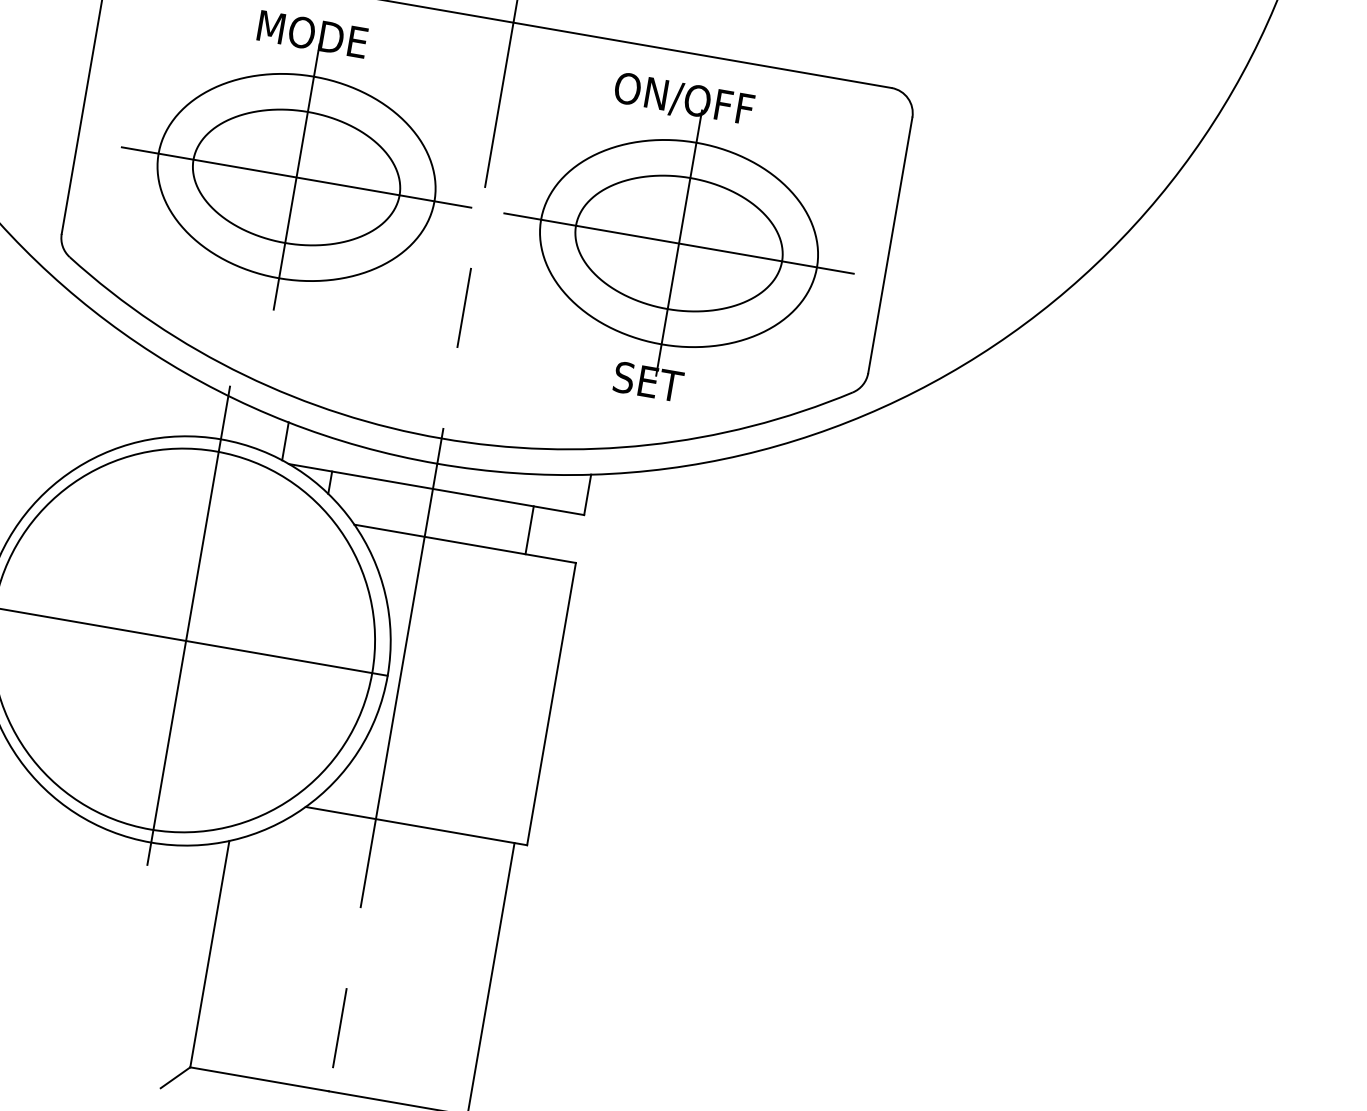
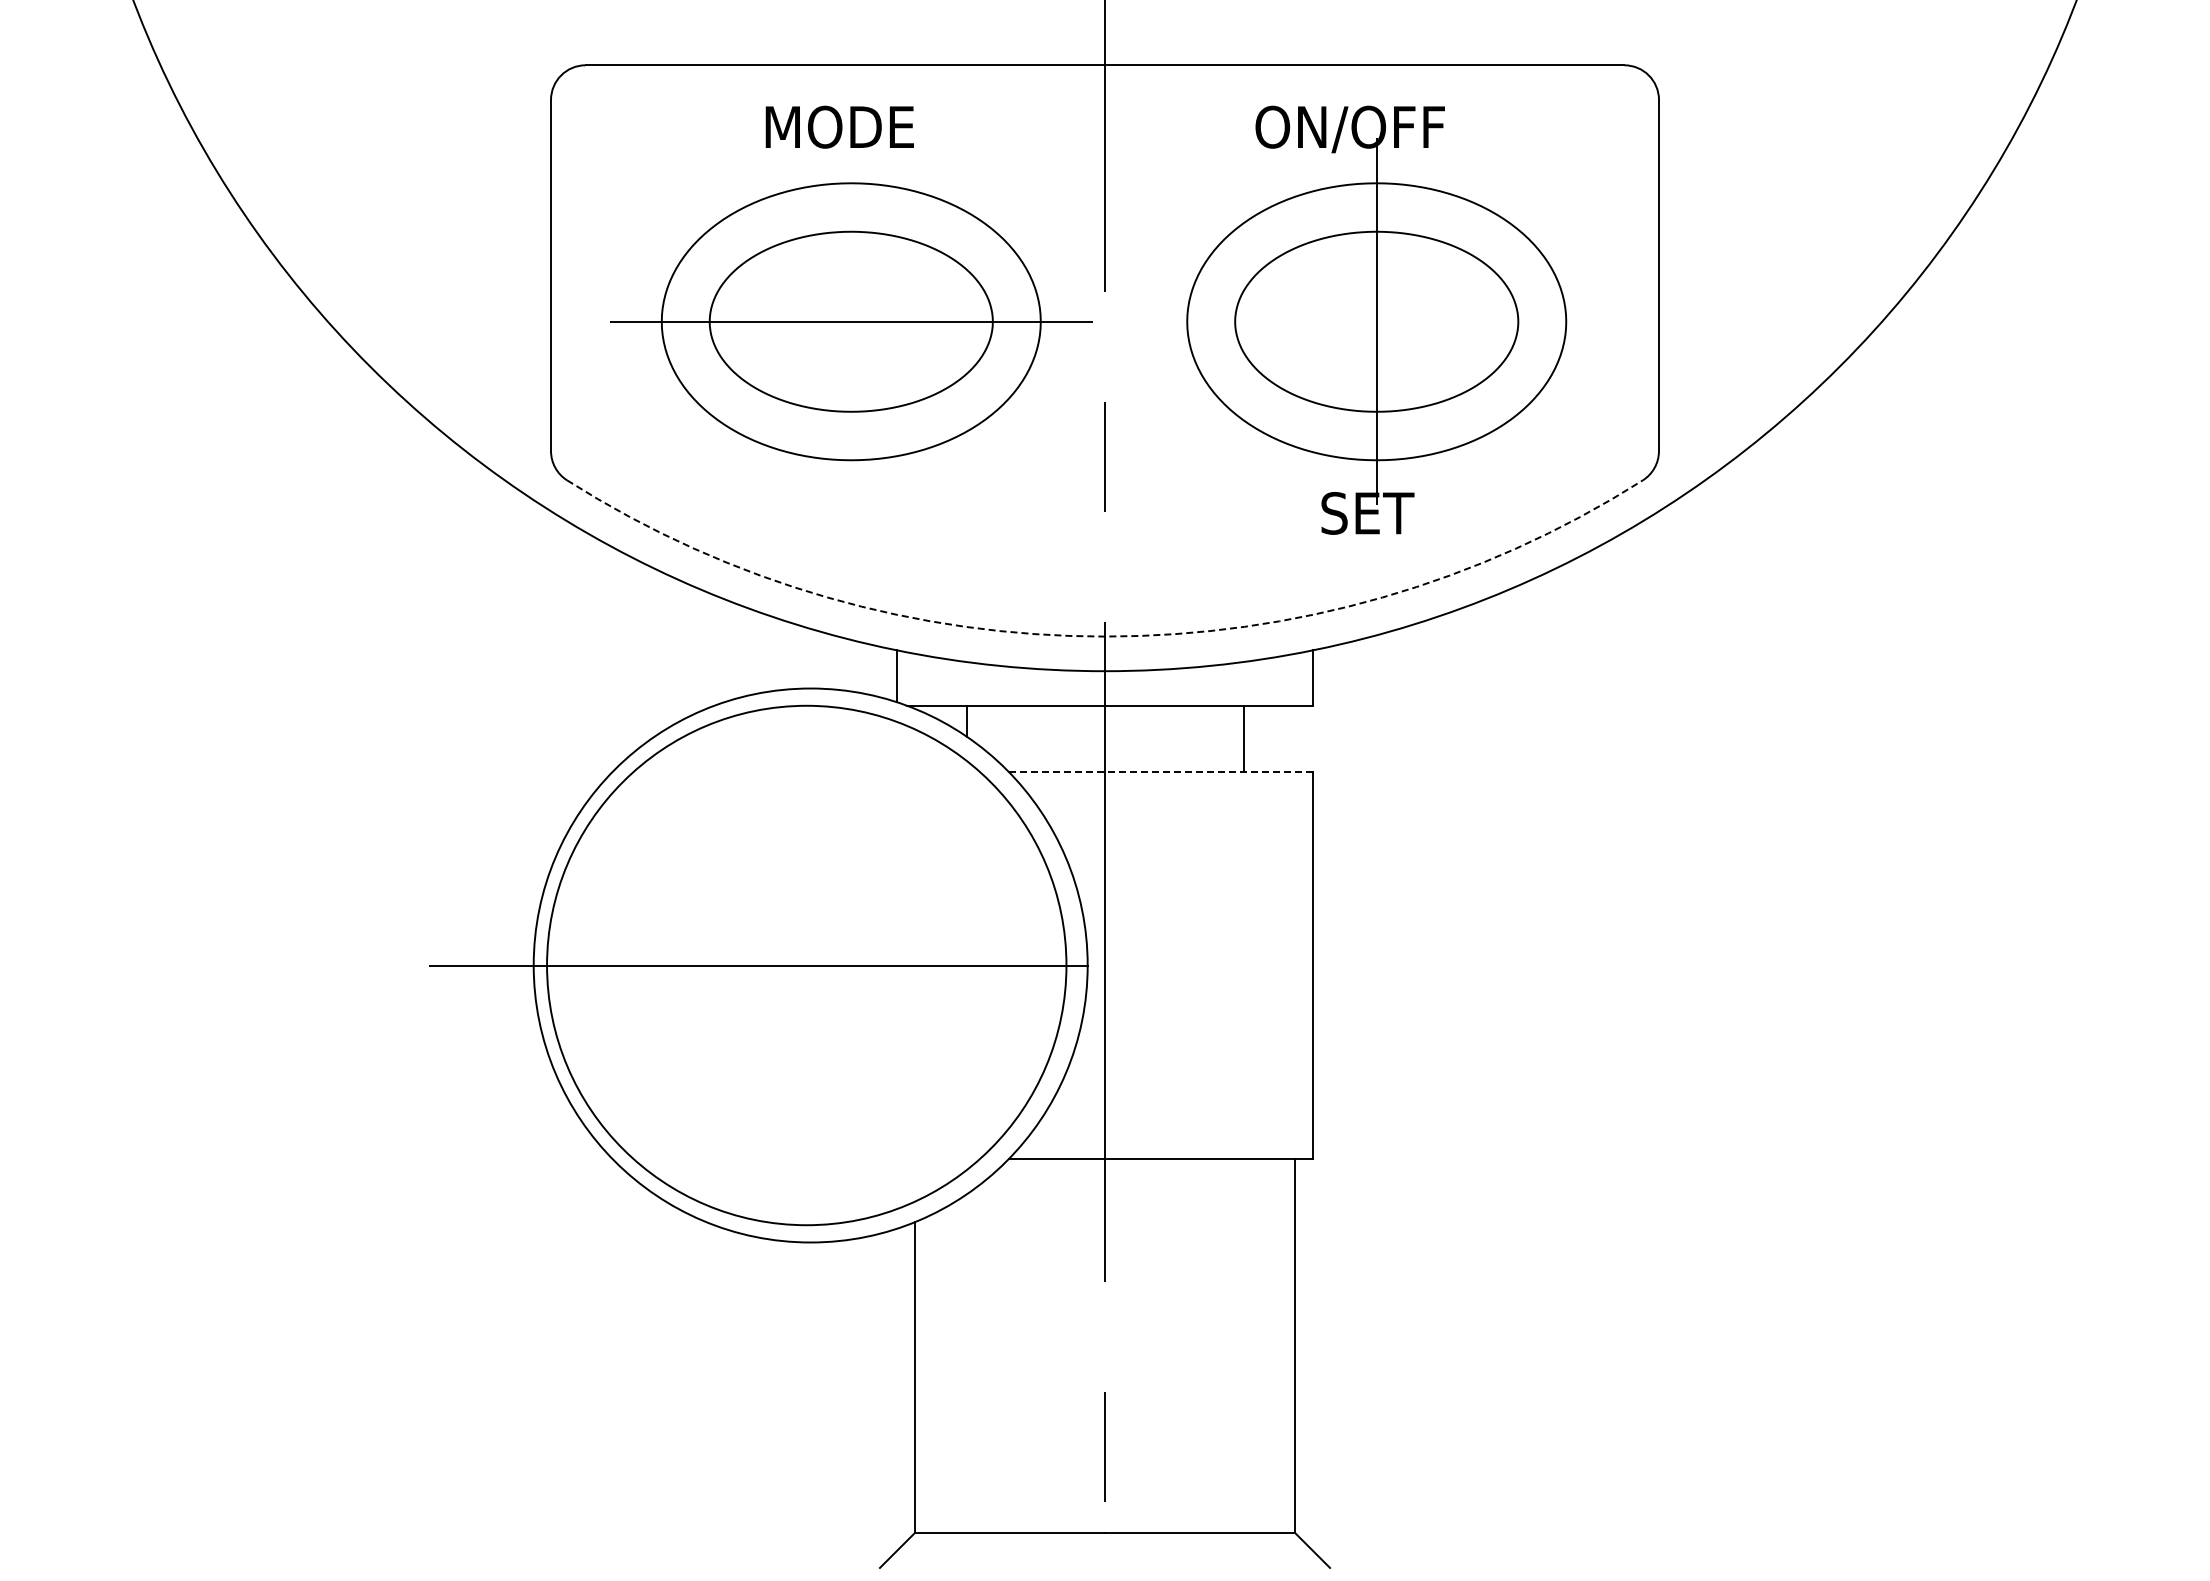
line: (296, 176) -> (851, 320), removed
line: (678, 243) -> (1376, 321), removed
arc: (442, 438) -> (1105, 636), solid -> dashed
line: (465, 543) -> (1161, 771), solid -> dashed
line: (186, 639) -> (810, 963), removed

